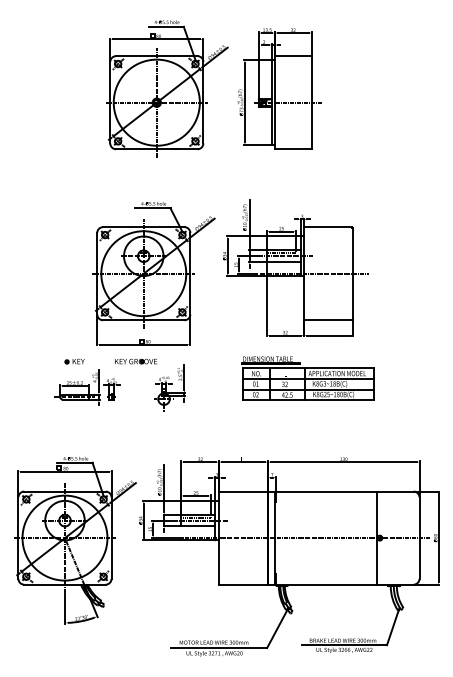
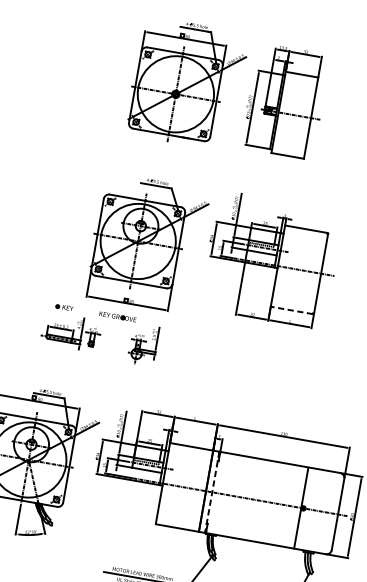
line: (328, 320) -> (292, 310), solid -> dashed
part: (307, 378) -> (264, 358), removed
line: (275, 538) -> (212, 492), solid -> dashed

